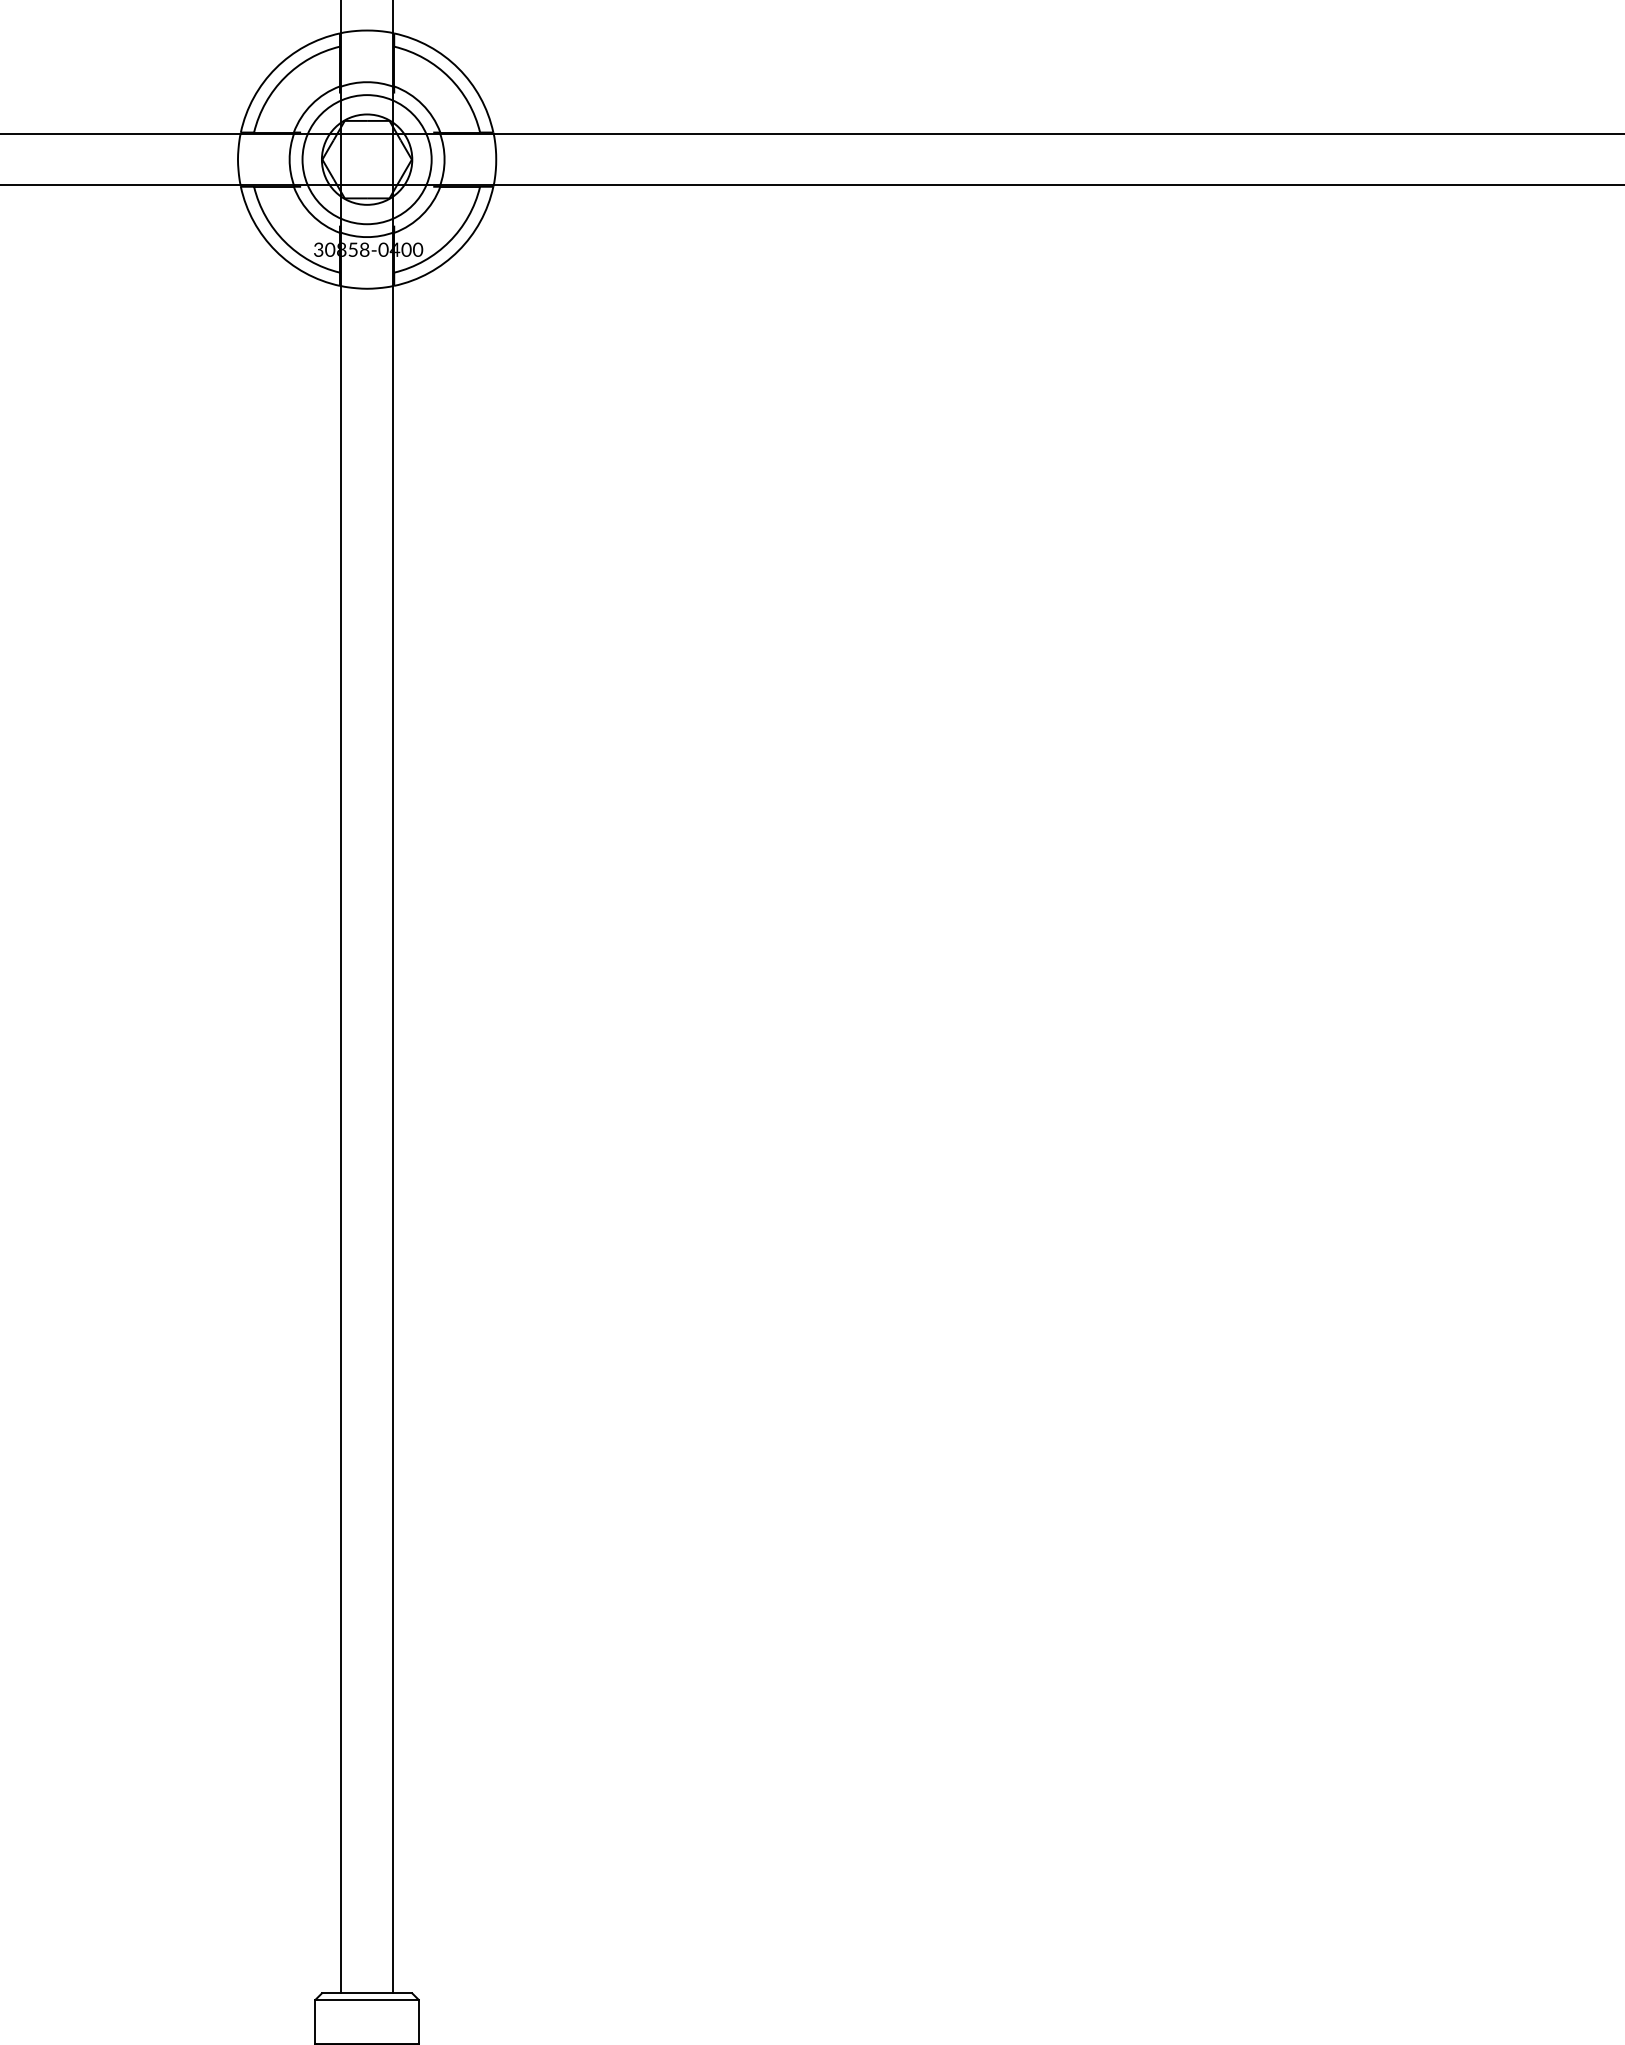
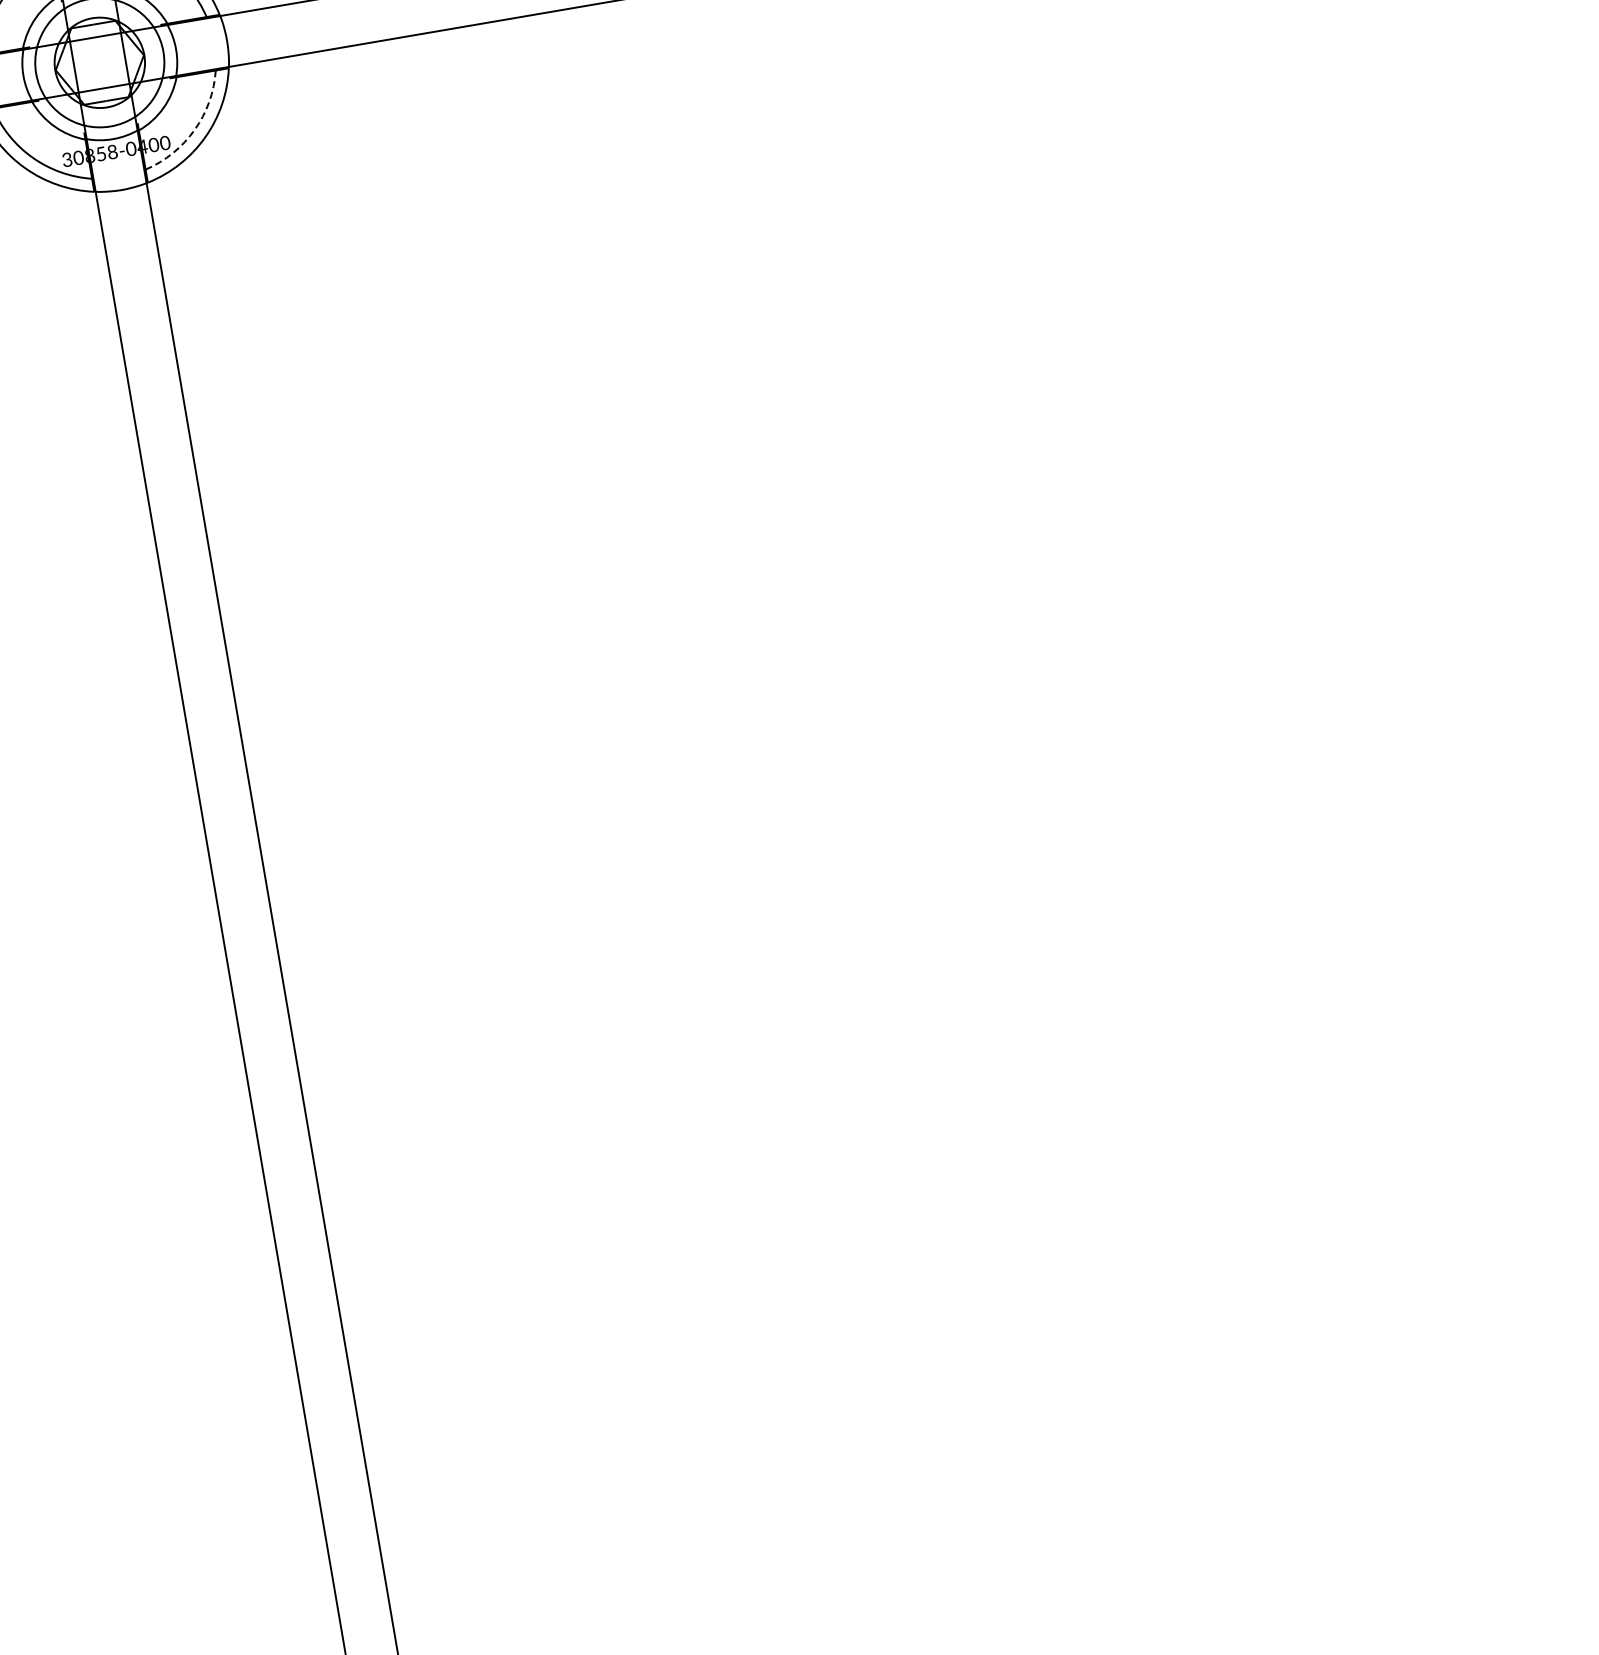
arc: (449, 241) -> (194, 129), solid -> dashed

